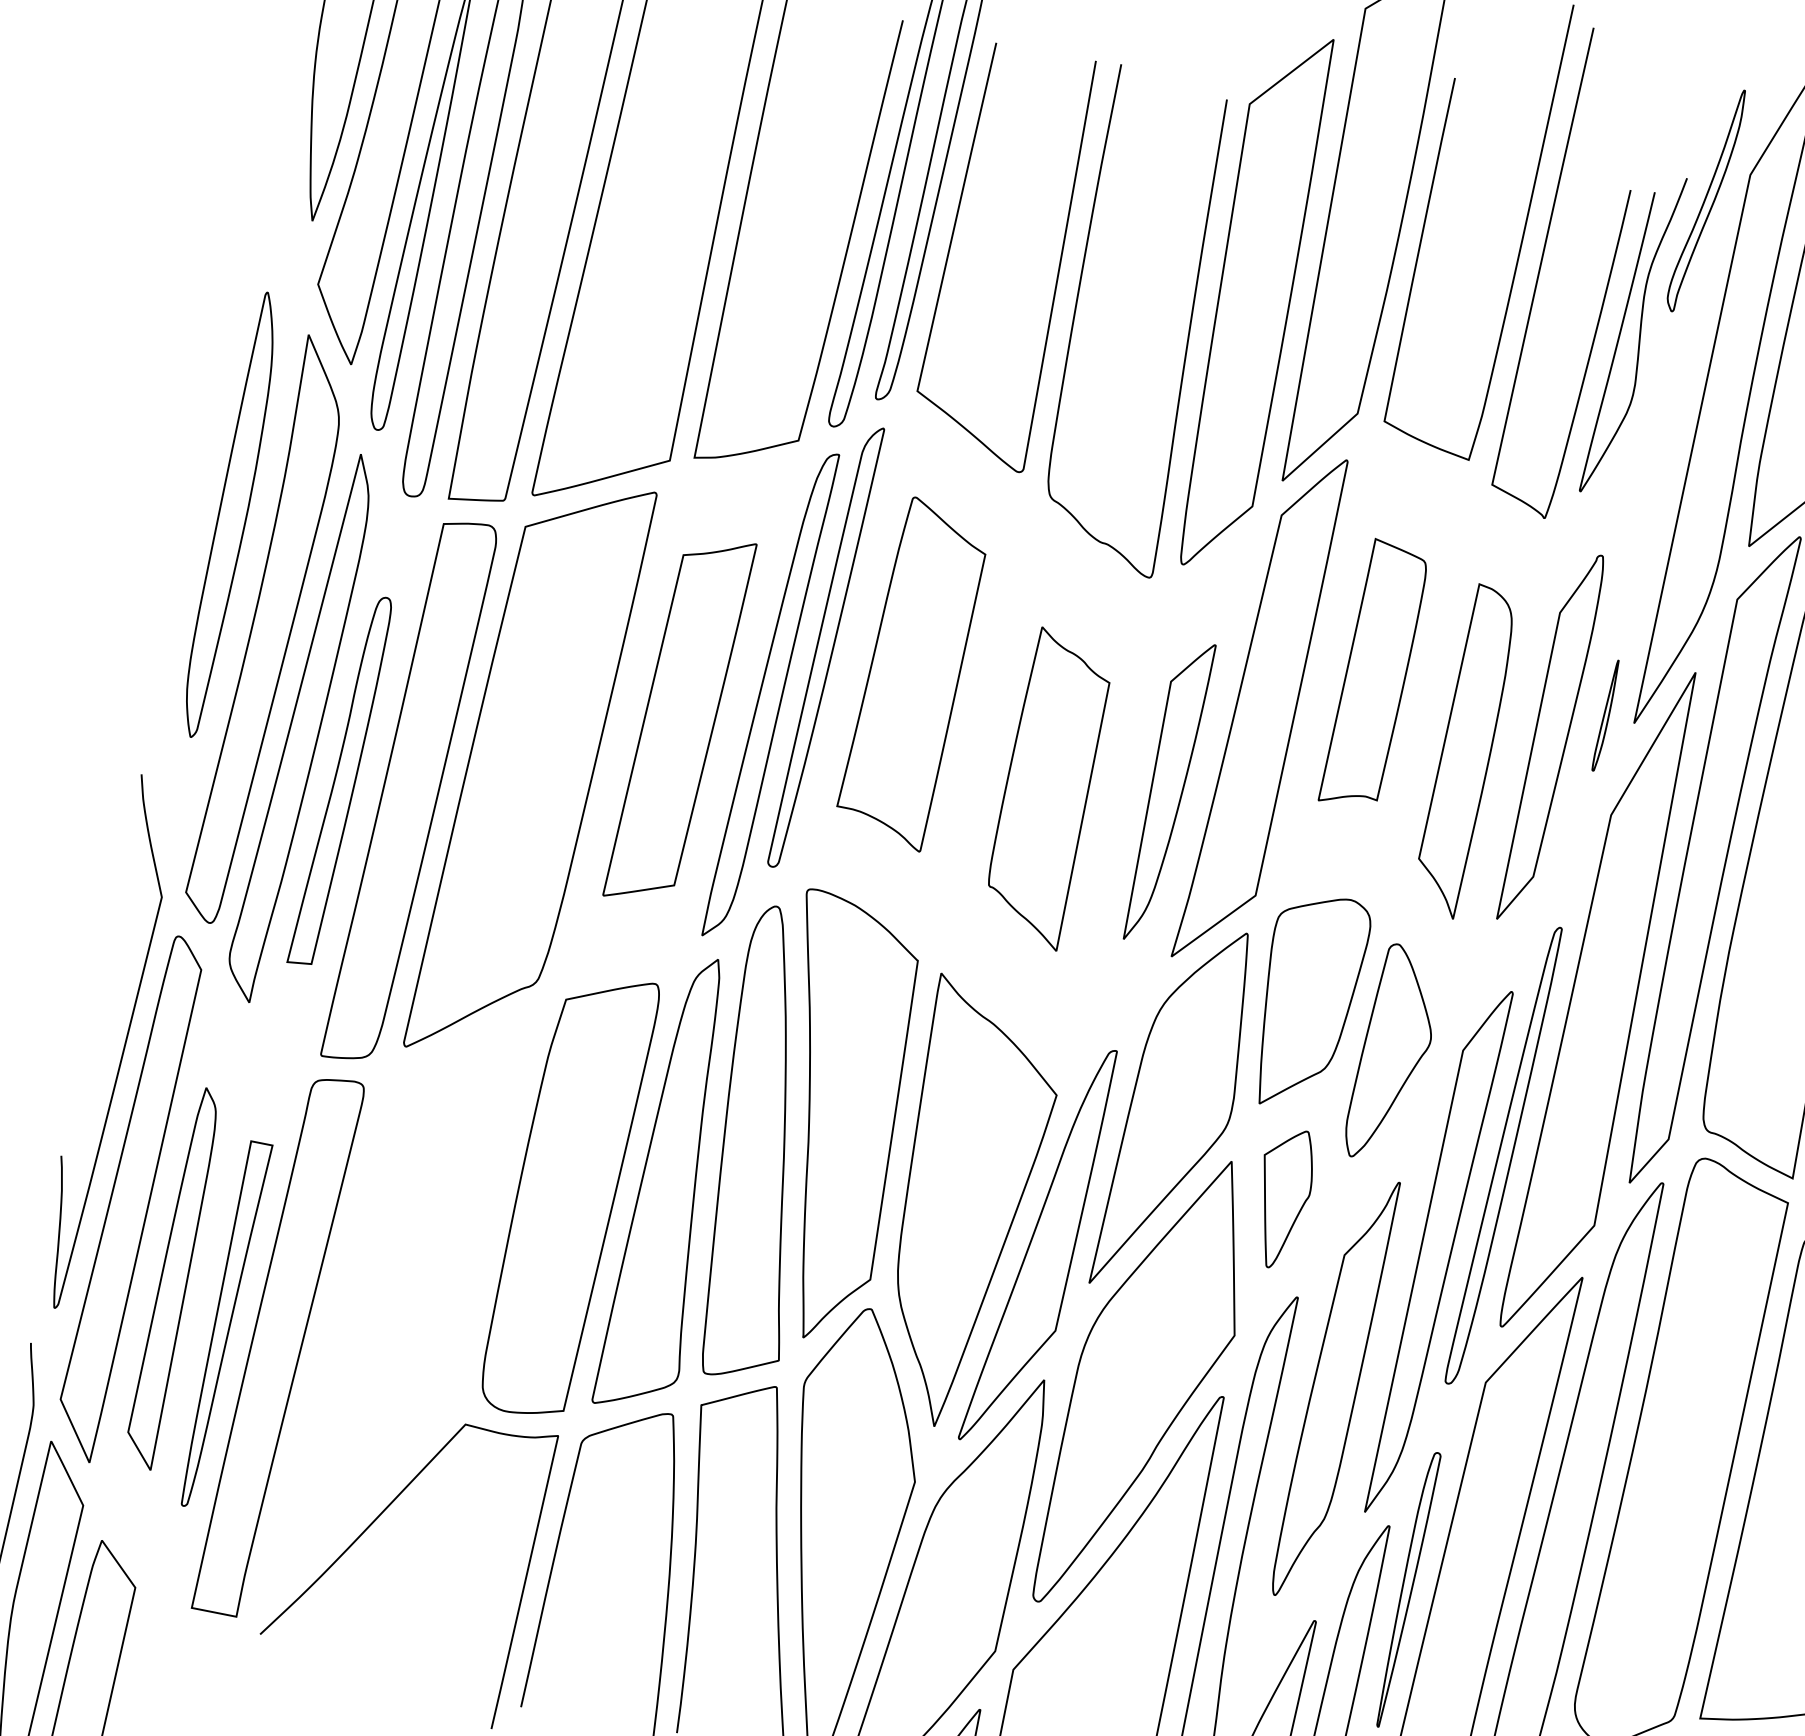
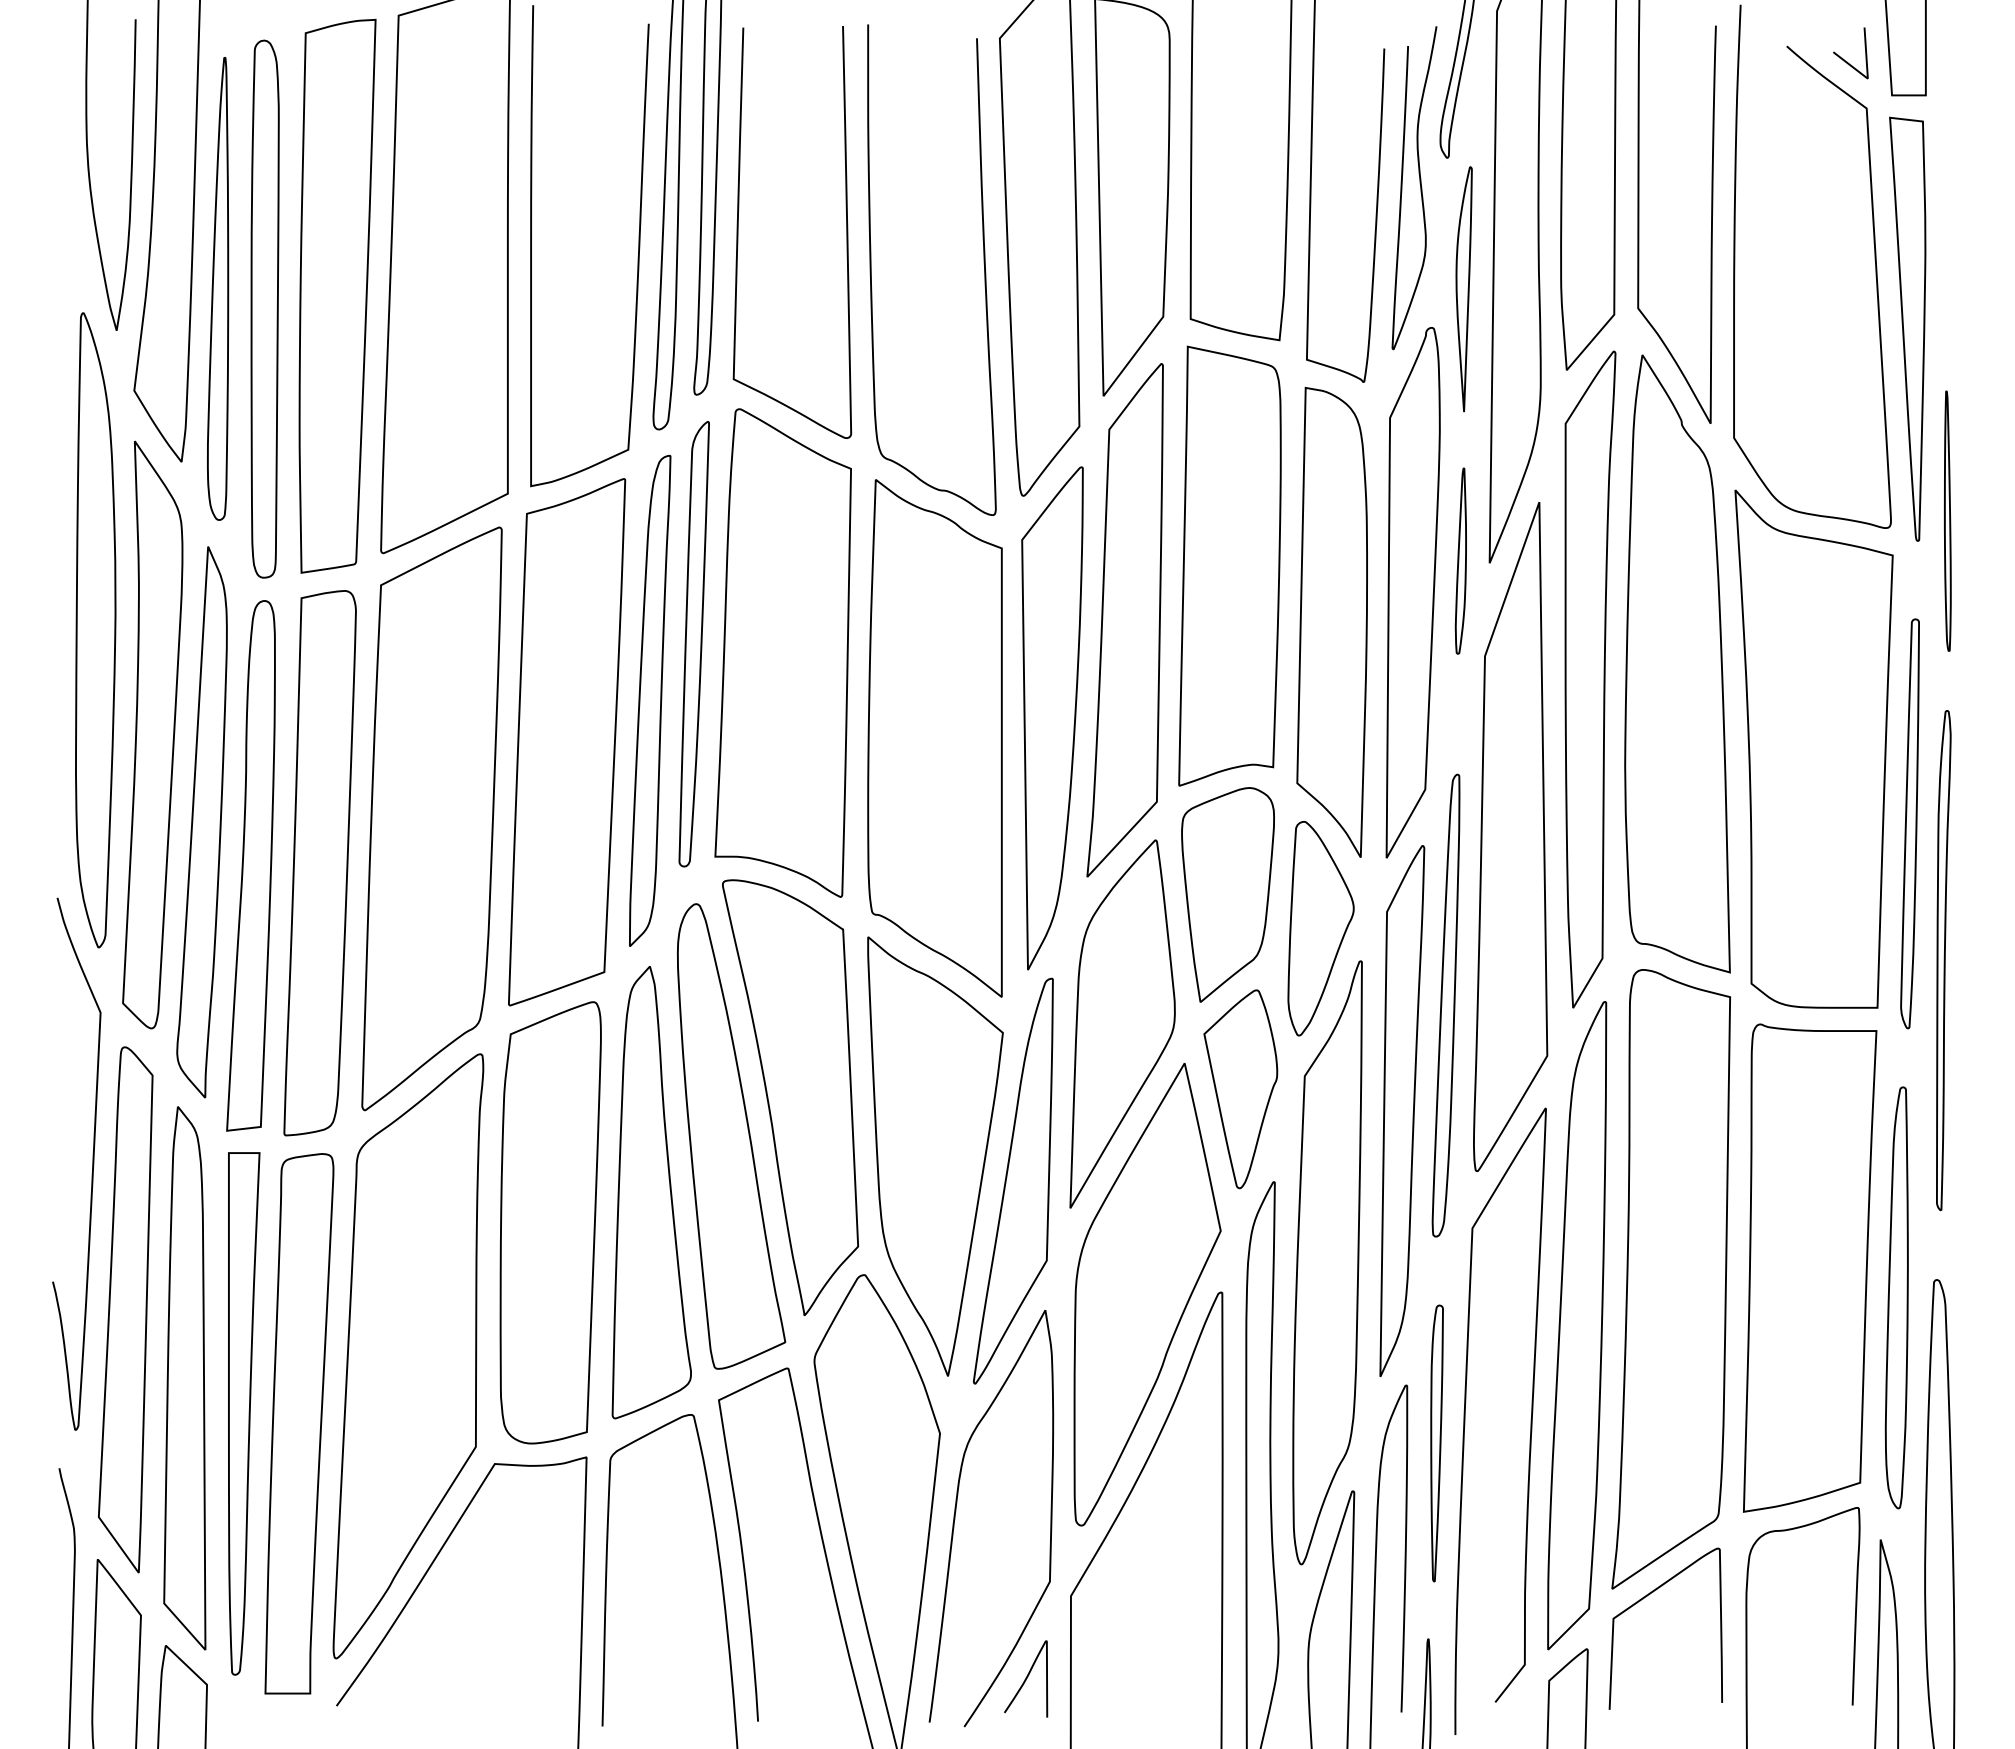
part: (1662, 445) -> (1463, 289), added
part: (232, 515) -> (95, 630), size x1.43
part: (912, 672) -> (782, 652), size x1.43
part: (1374, 674) -> (1229, 565), size x1.67
part: (1605, 715) -> (1460, 560), size x1.67
part: (680, 720) -> (567, 742), size x1.43
part: (1551, 737) -> (1412, 592), size x1.43
part: (1464, 751) -> (1331, 622), size x1.43
part: (340, 780) -> (250, 865), size x1.43
part: (1046, 788) -> (934, 738), size x1.67
part: (1168, 791) -> (1052, 718), size x1.67
part: (1282, 1198) -> (1240, 1089), size x1.43
part: (173, 1278) -> (184, 1378), size x1.43
part: (400, 1300) -> (408, 1356), added
part: (226, 1324) -> (244, 1413), size x1.43
part: (1334, 1388) -> (1327, 1262), size x1.43

